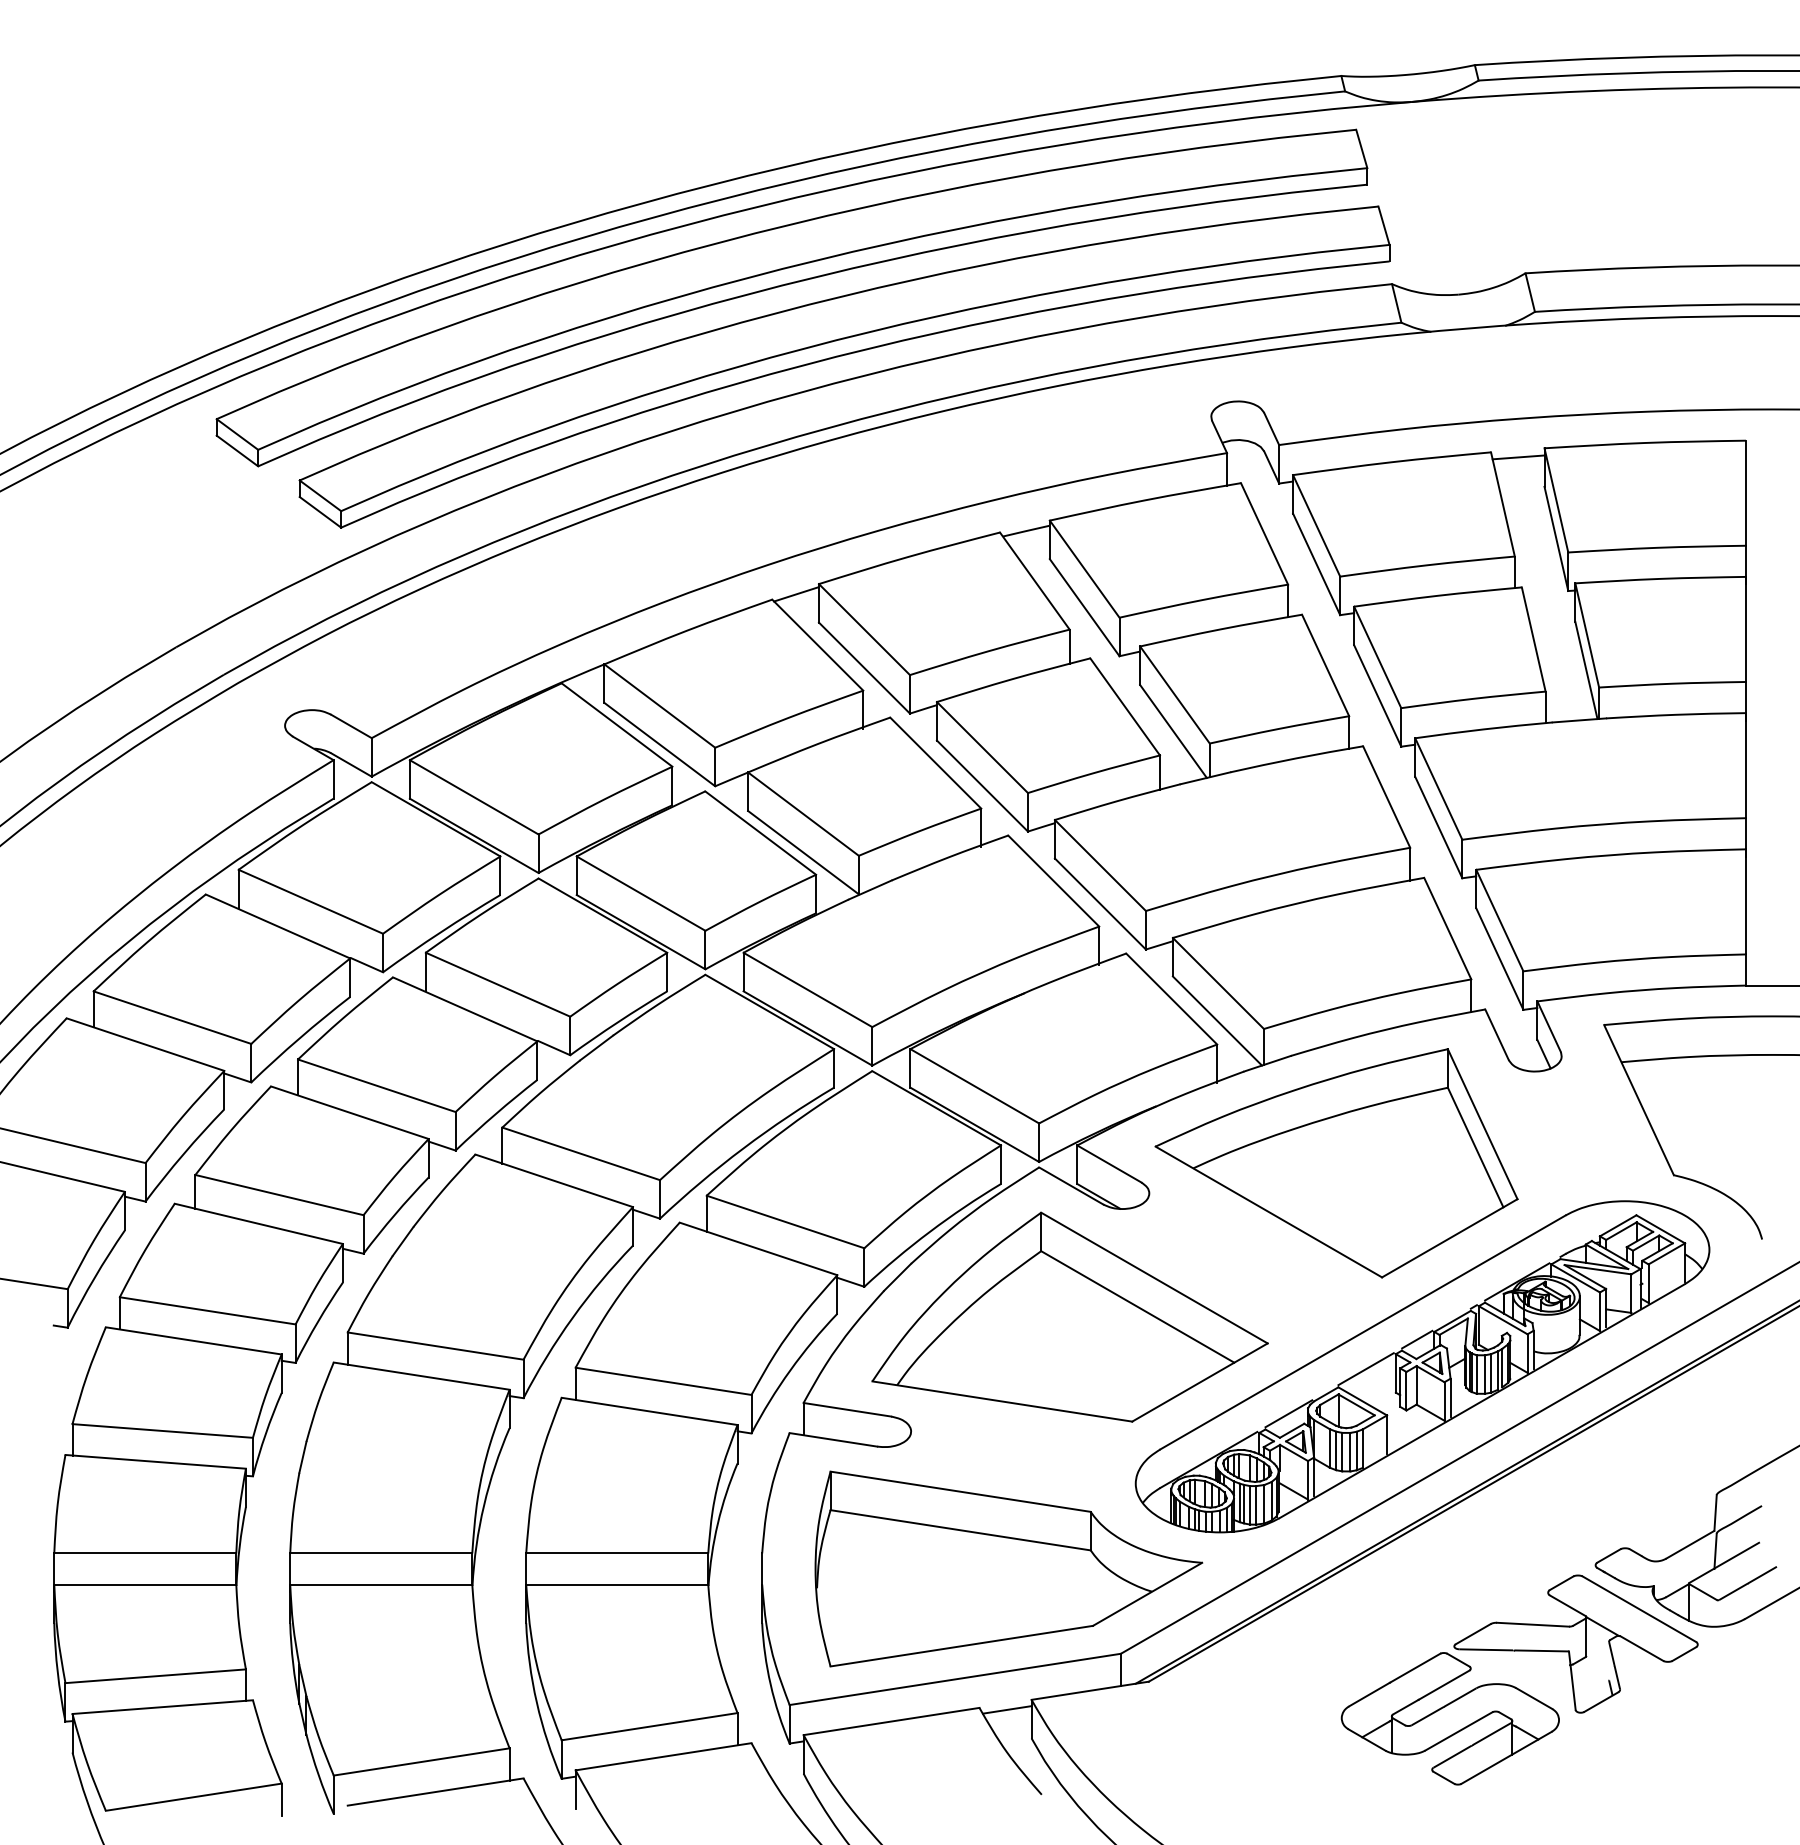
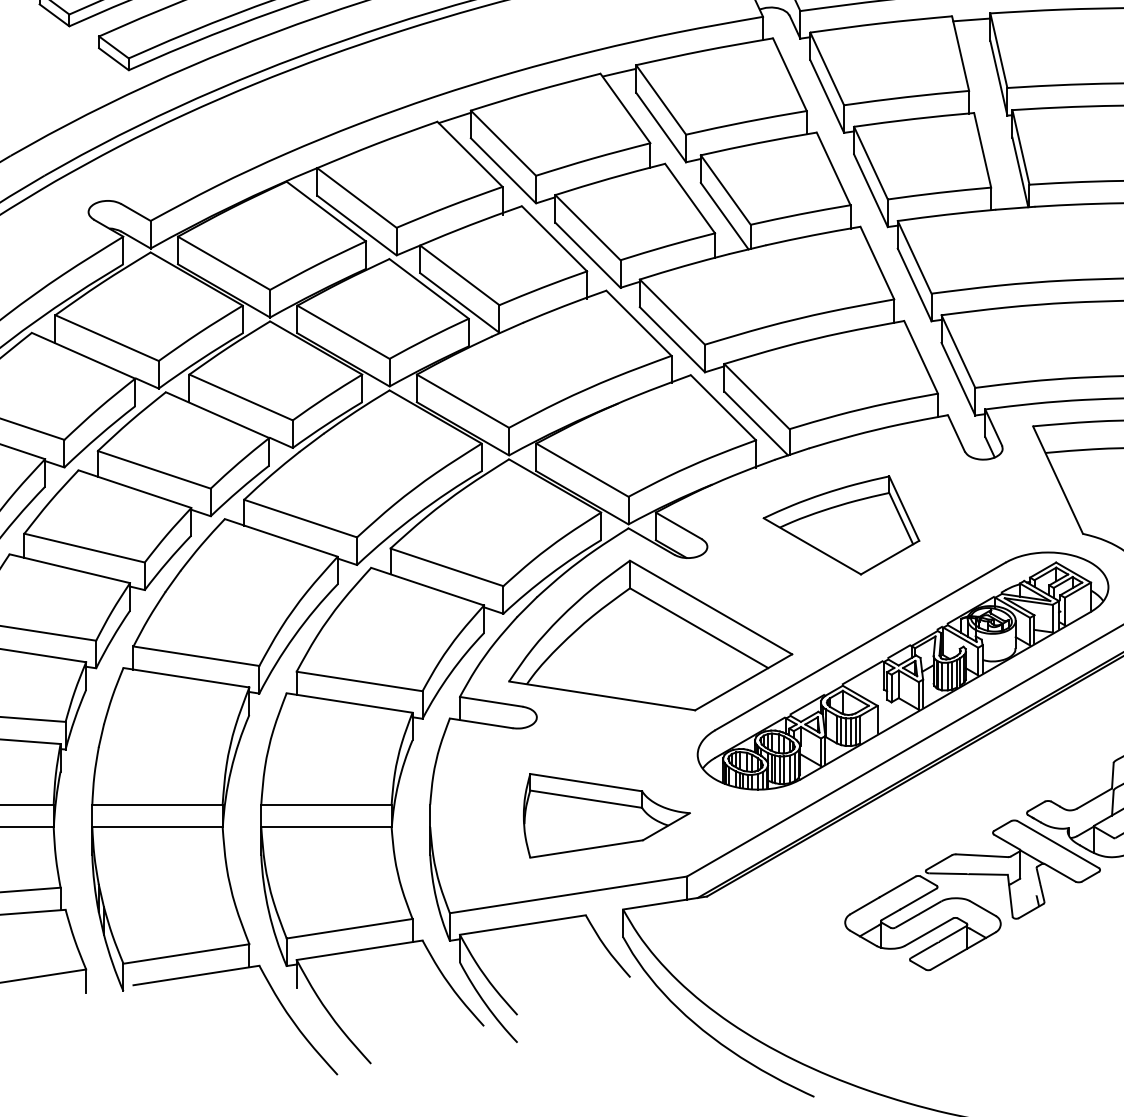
part: (1336, 1163) -> (841, 525), size x0.6
part: (1008, 1568) -> (606, 815), size x0.6
line: (1007, 1709) -> (605, 916), removed

